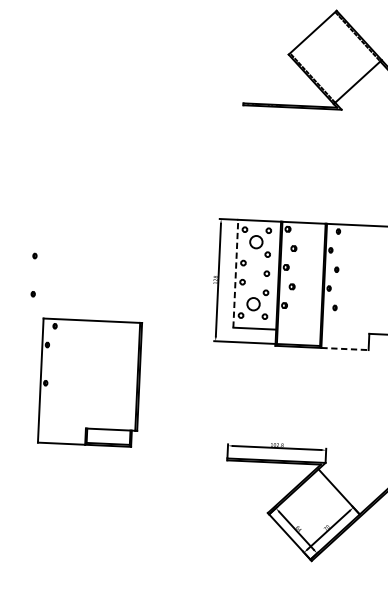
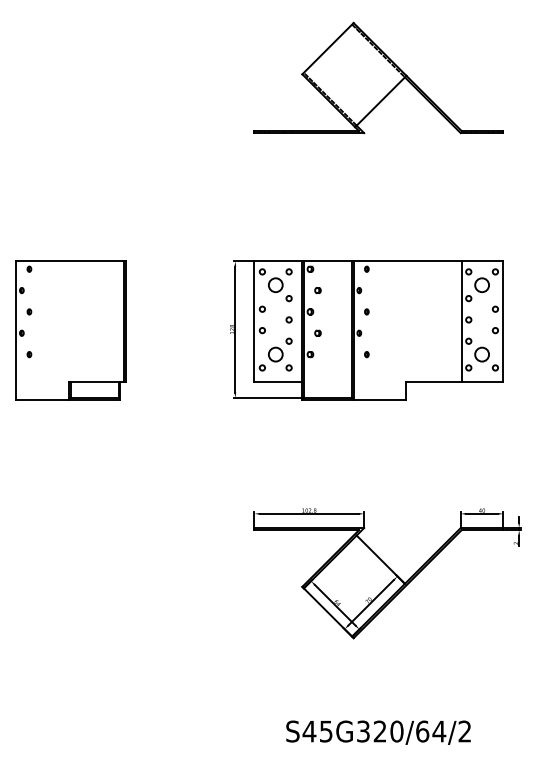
line: (235, 273) -> (254, 321), dashed -> solid
line: (345, 348) -> (380, 399), dashed -> solid
part: (89, 382) -> (70, 330), moved

